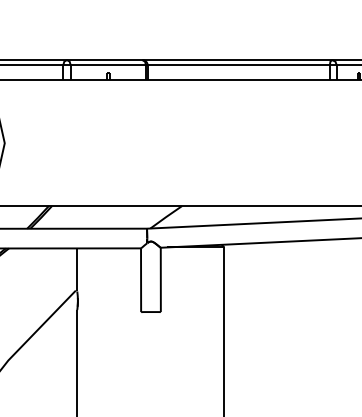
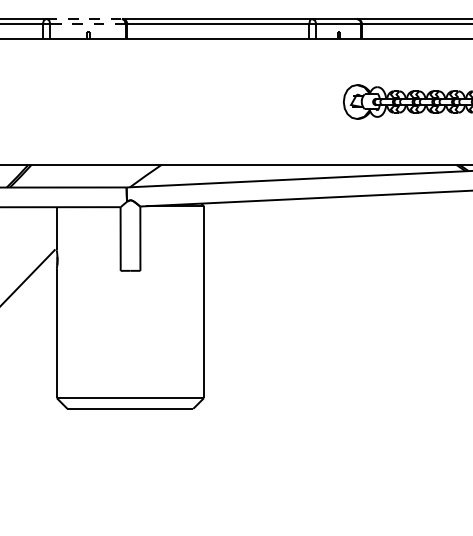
line: (104, 59) -> (84, 18), solid -> dashed
line: (108, 65) -> (88, 24), solid -> dashed

